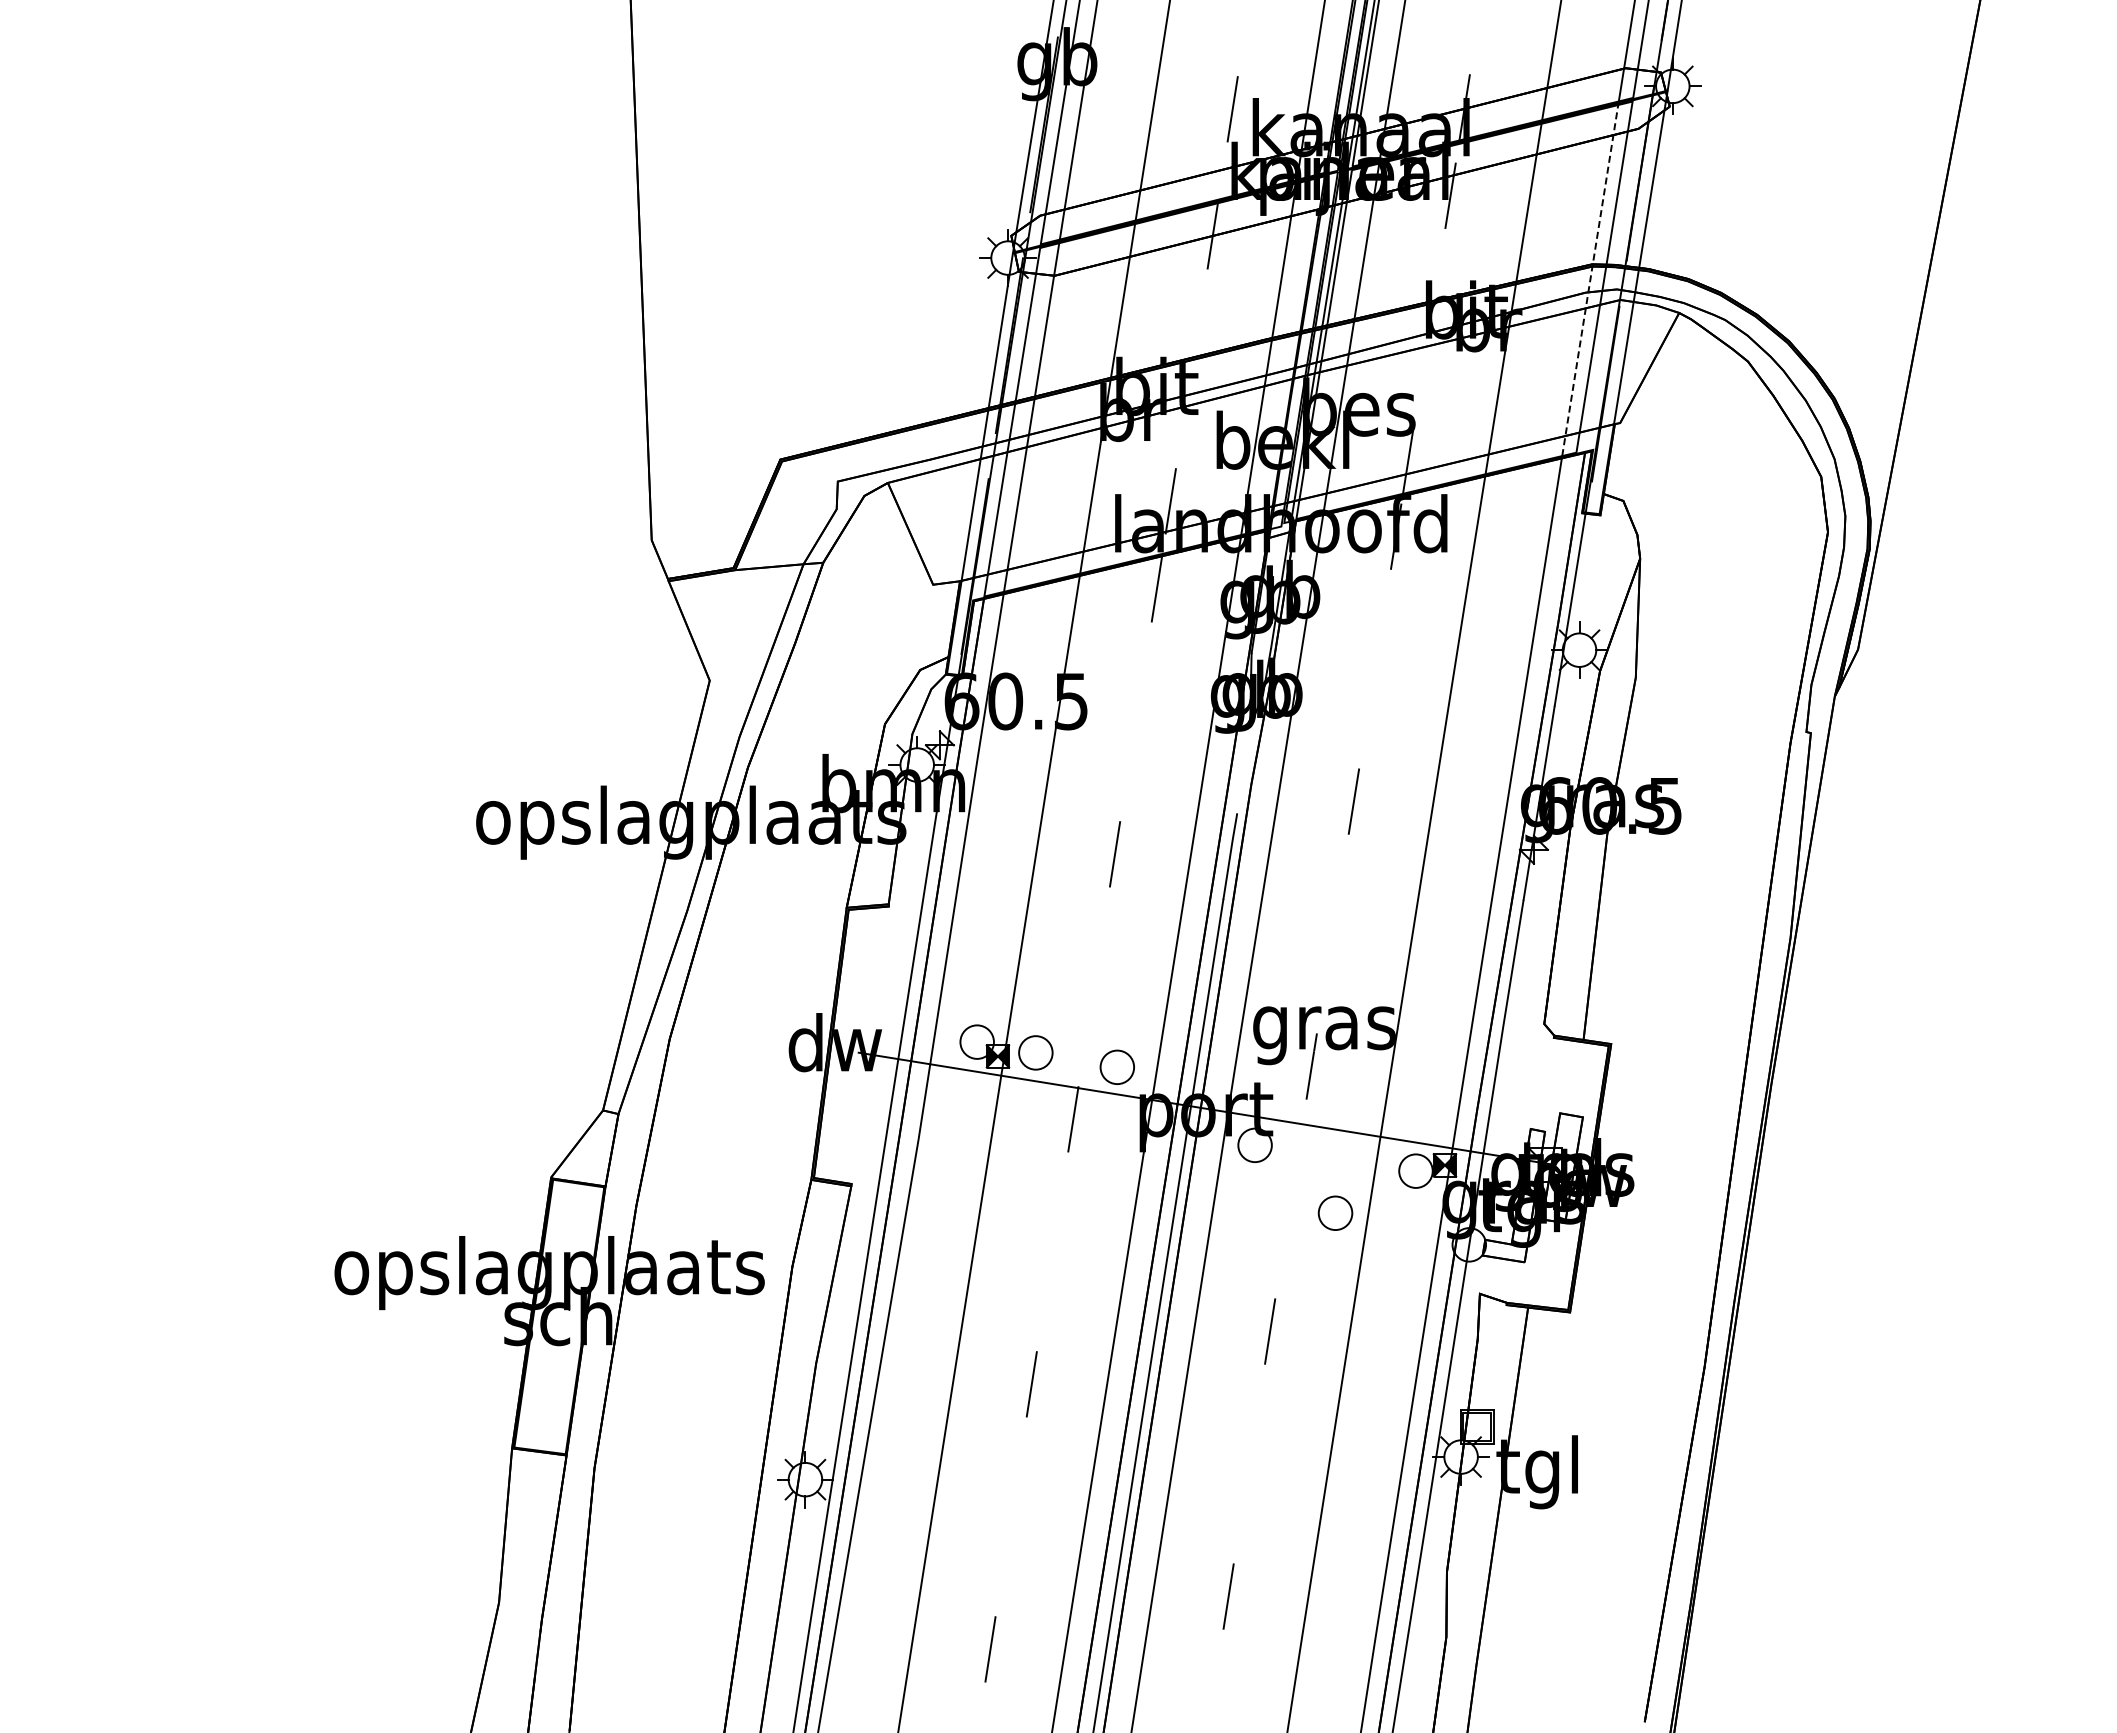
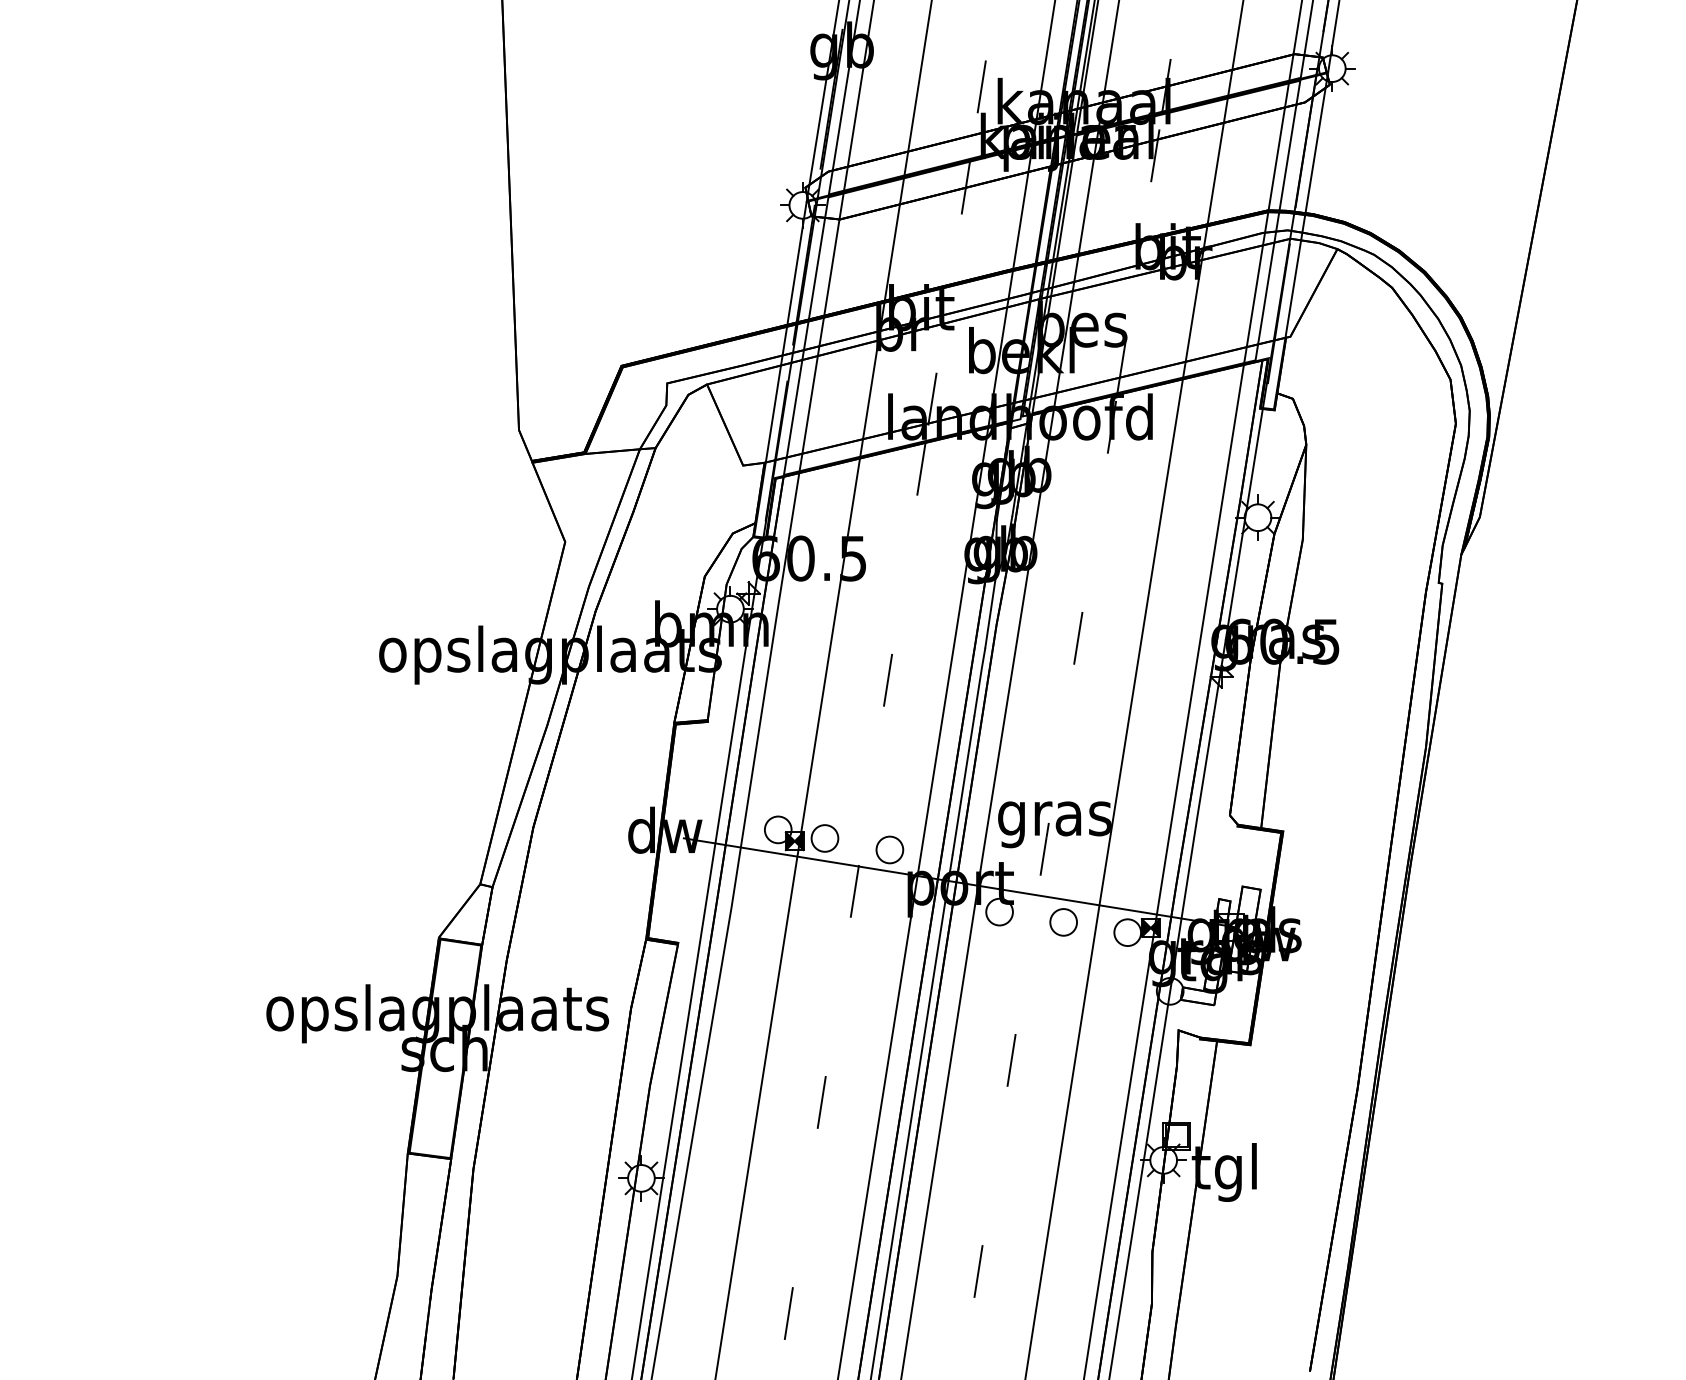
line: (1590, 280) -> (1266, 223), dashed -> solid
line: (1243, 769) -> (990, 612), added
part: (1335, 1212) -> (1063, 921), moved

